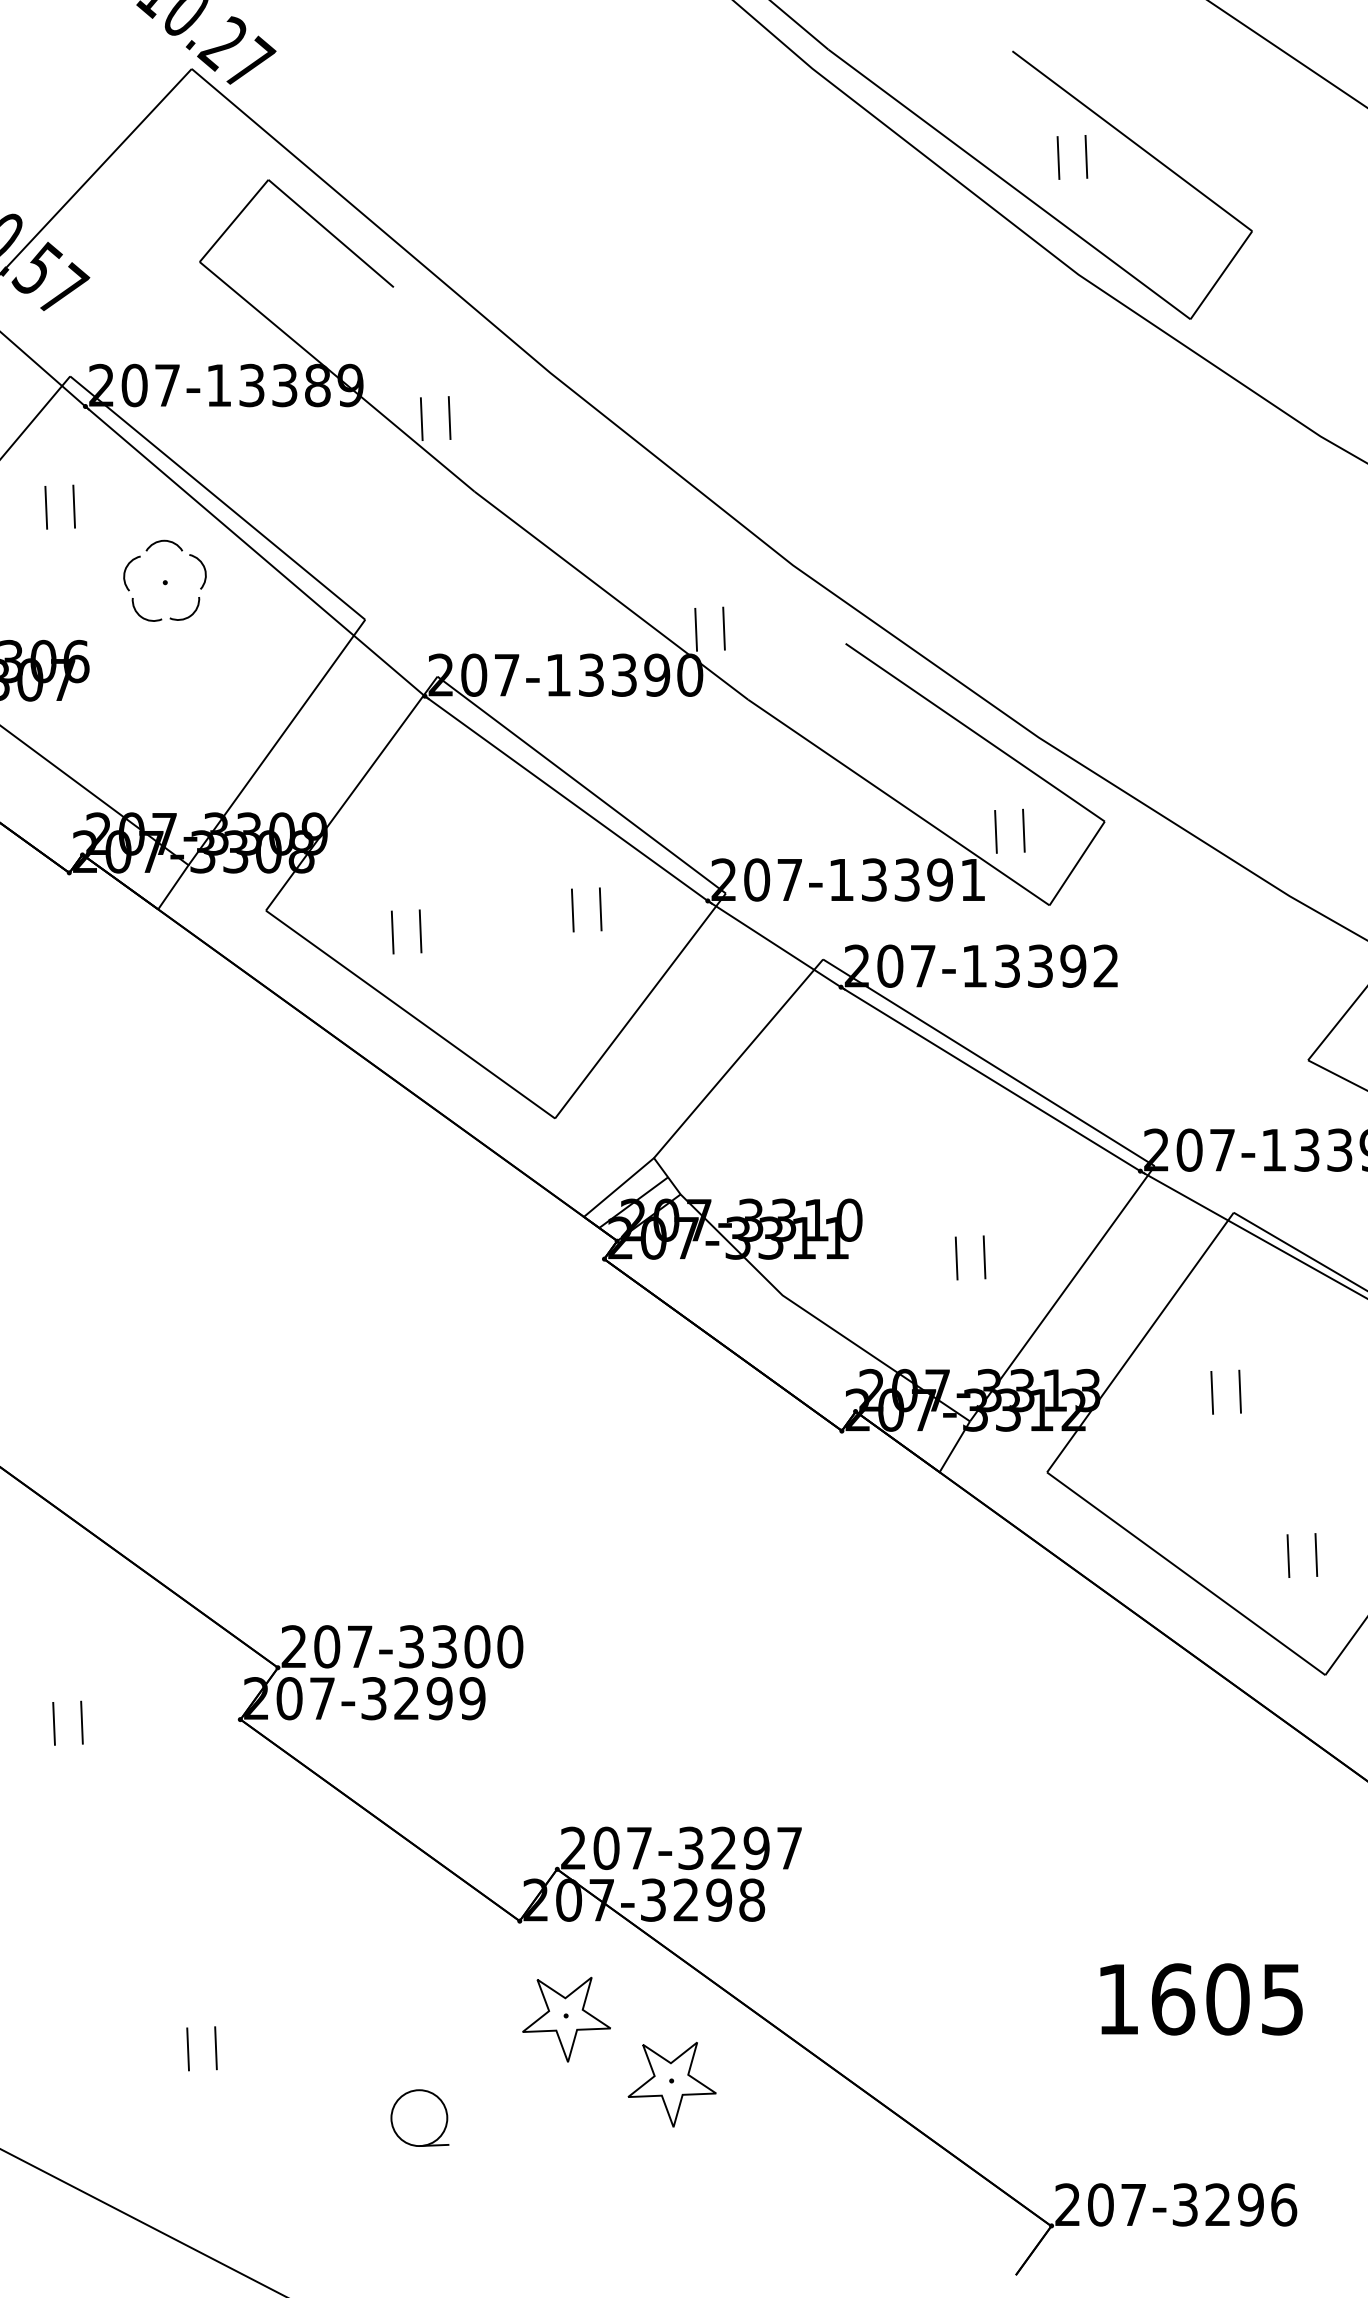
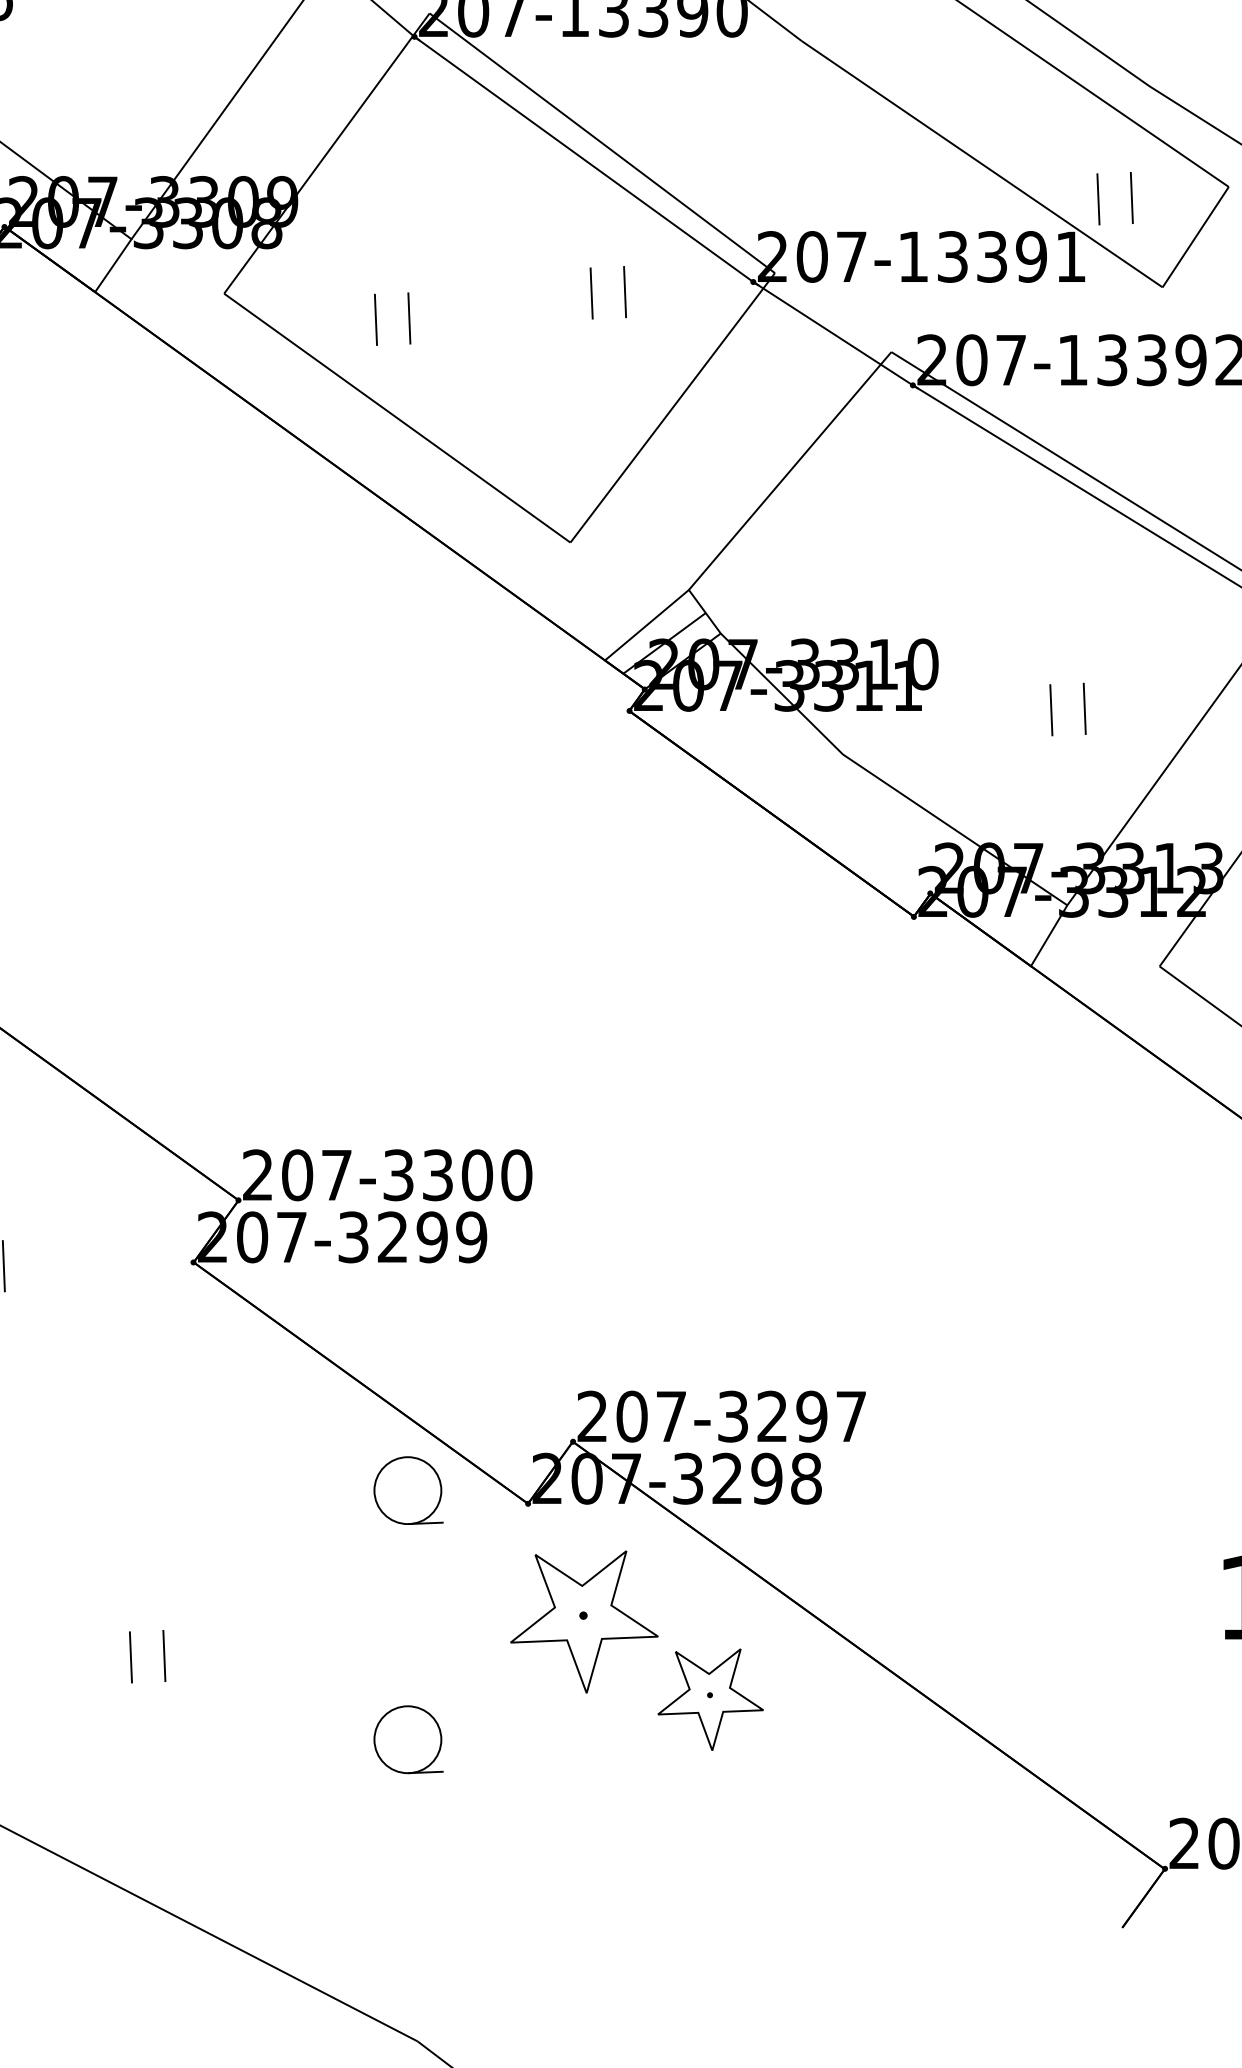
part: (419, 1909) -> (408, 1489), added
part: (566, 2019) -> (584, 1621), size x1.4

